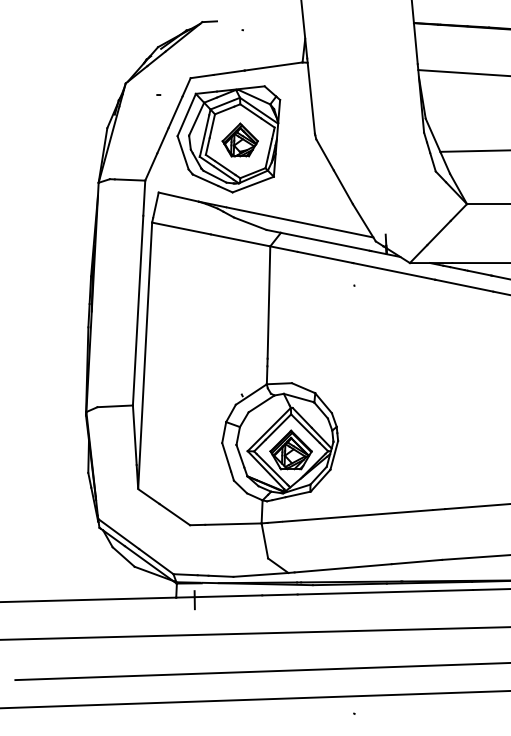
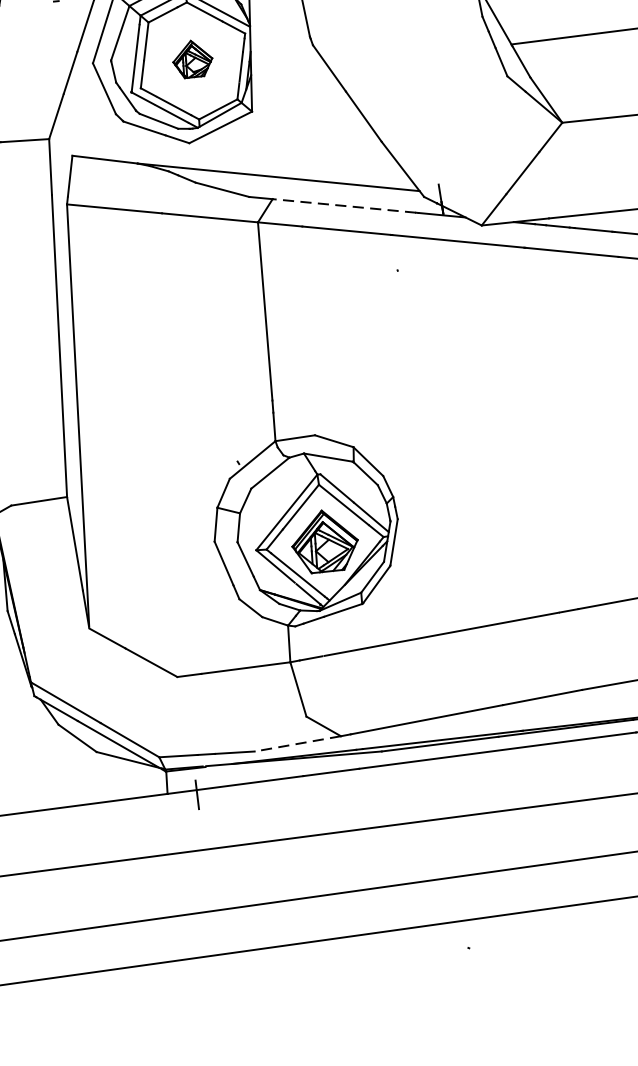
part: (239, 139) -> (191, 58), size x0.7
line: (324, 241) -> (342, 205), solid -> dashed
line: (260, 574) -> (297, 743), solid -> dashed

